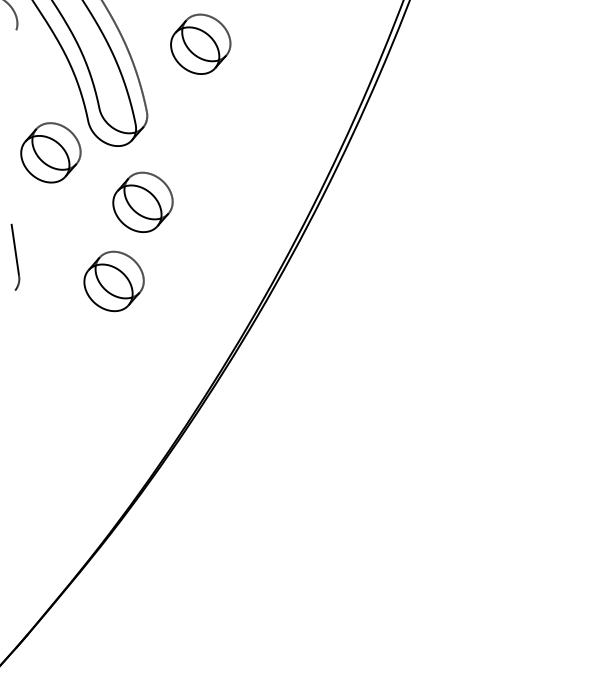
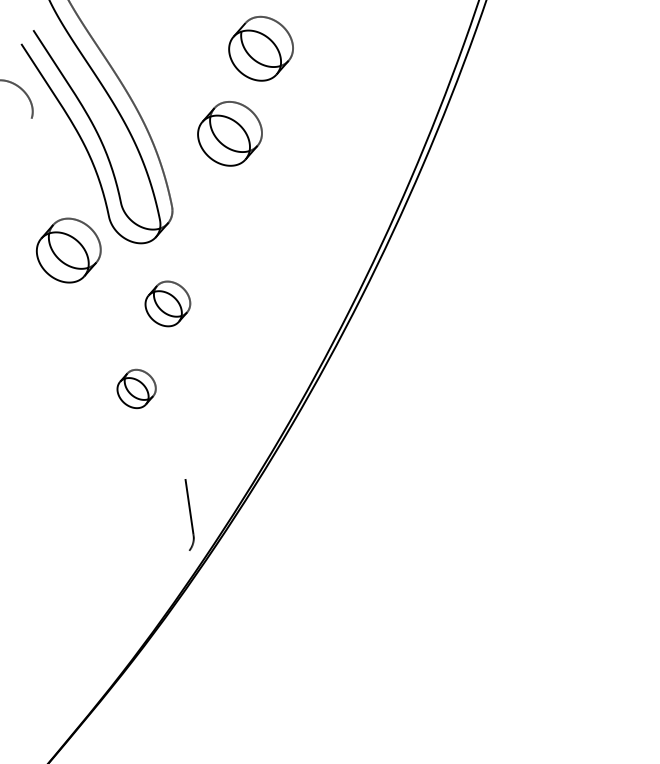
part: (142, 202) -> (167, 303), size x0.7
curve: (15, 256) -> (189, 514), moved
part: (113, 281) -> (136, 388), size x0.6

